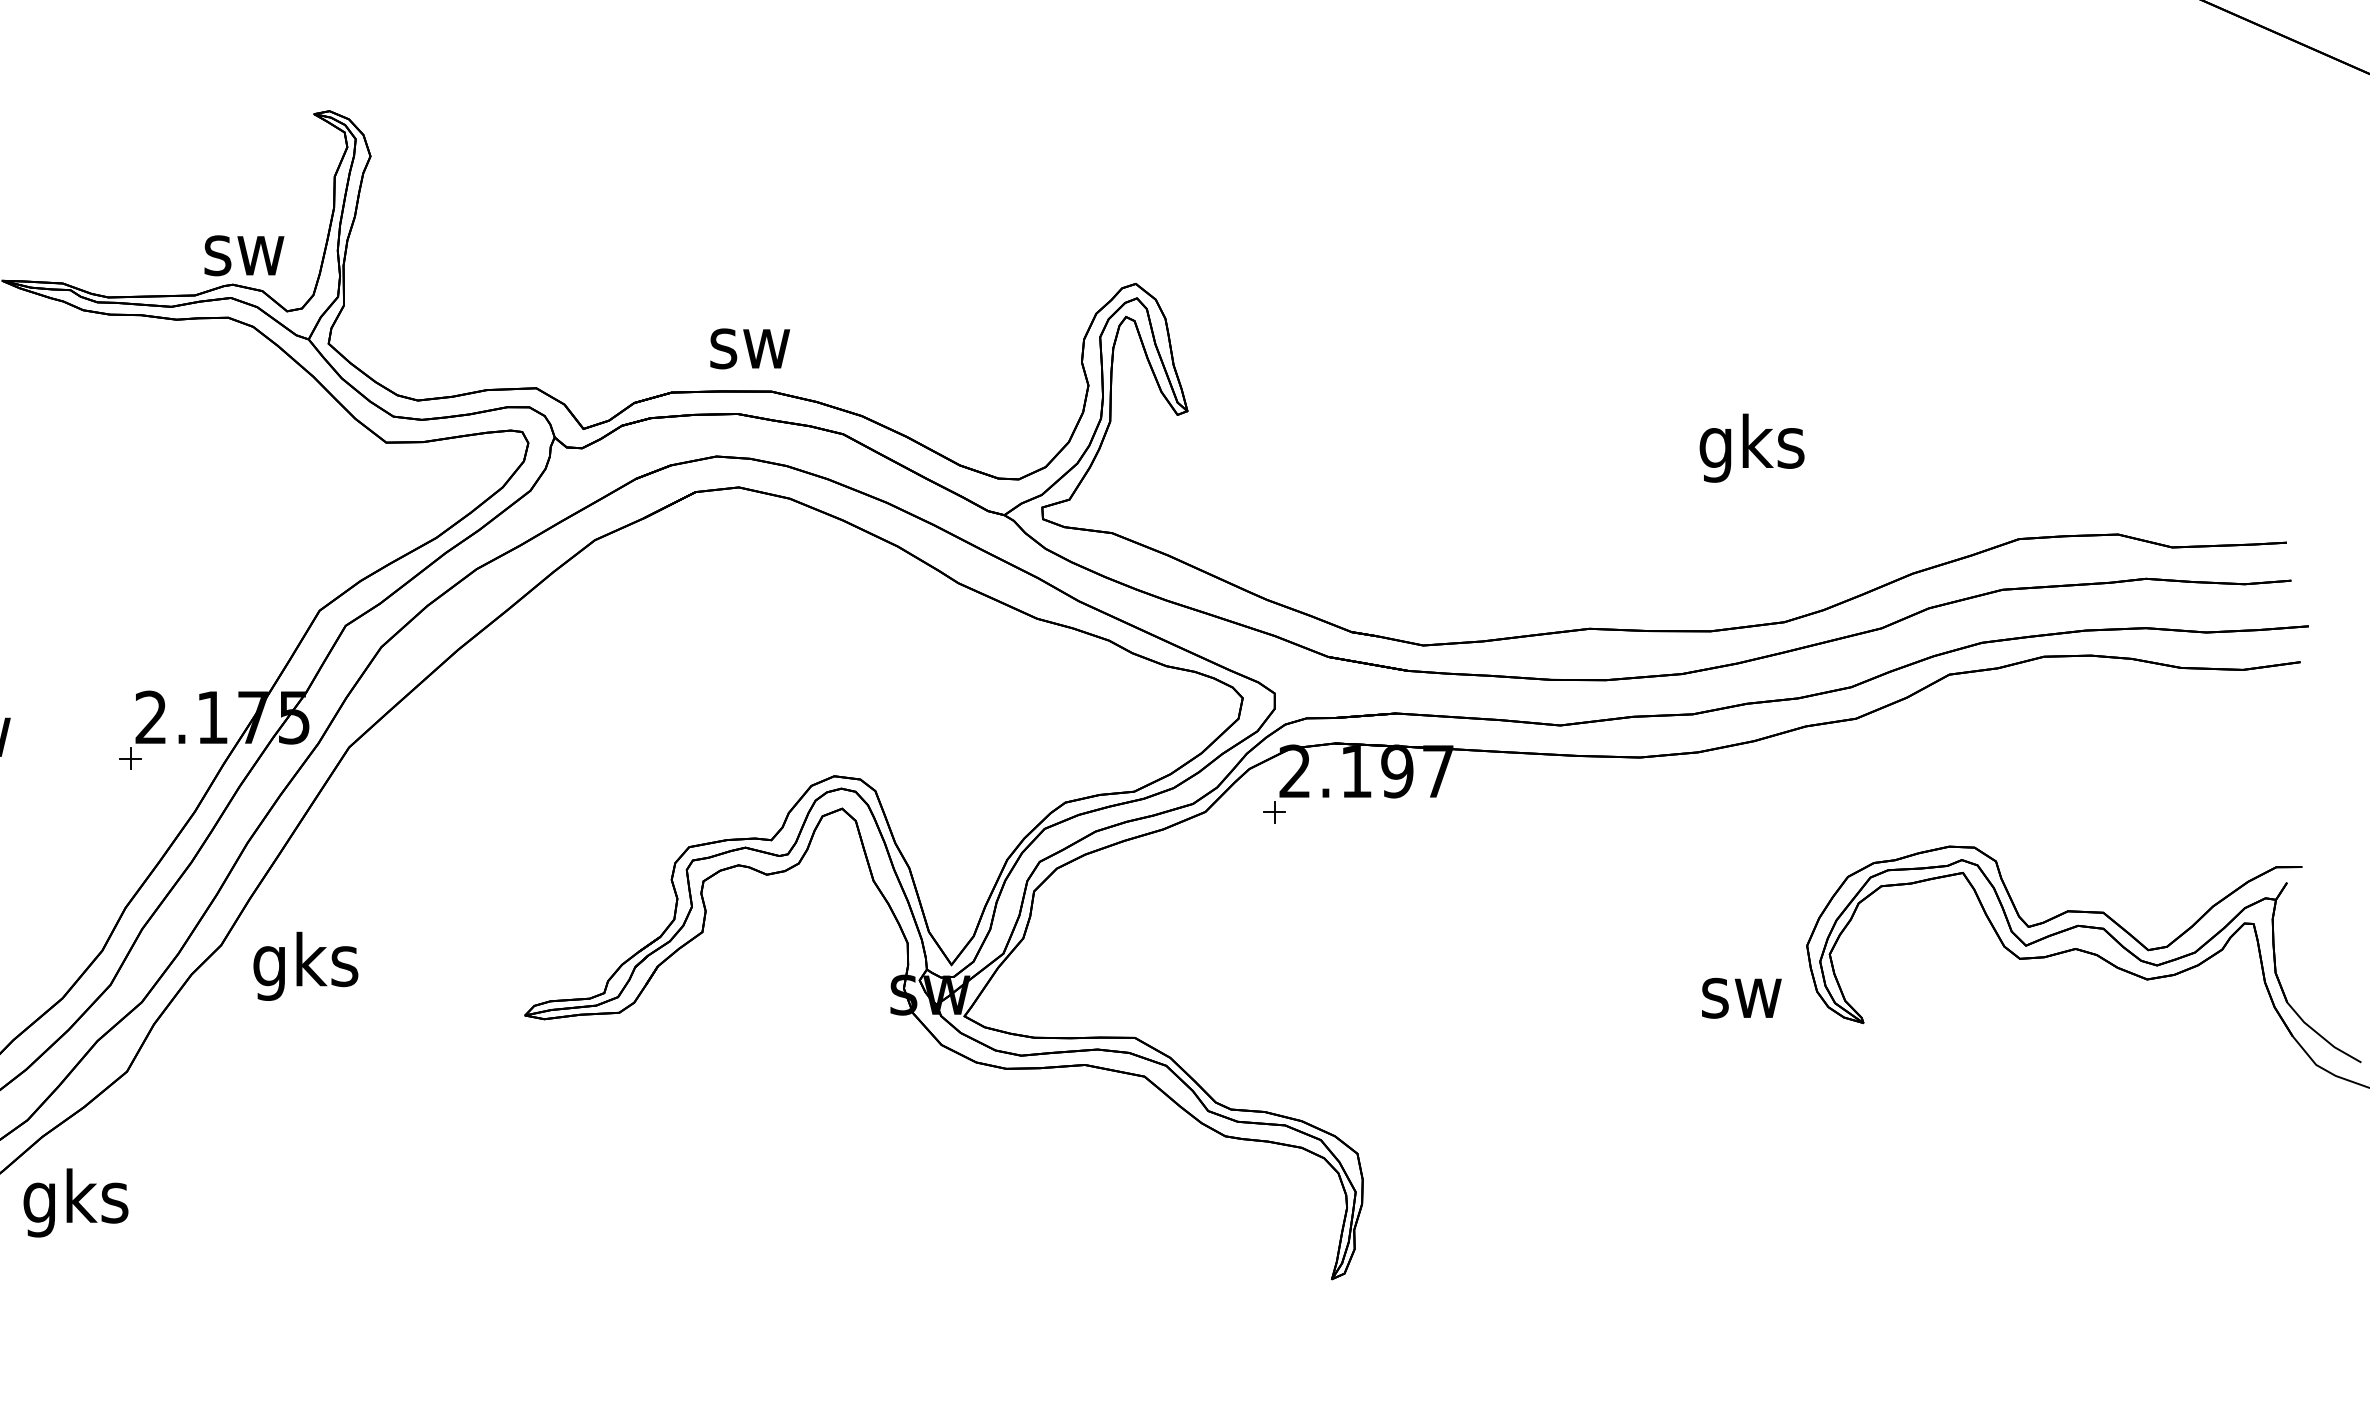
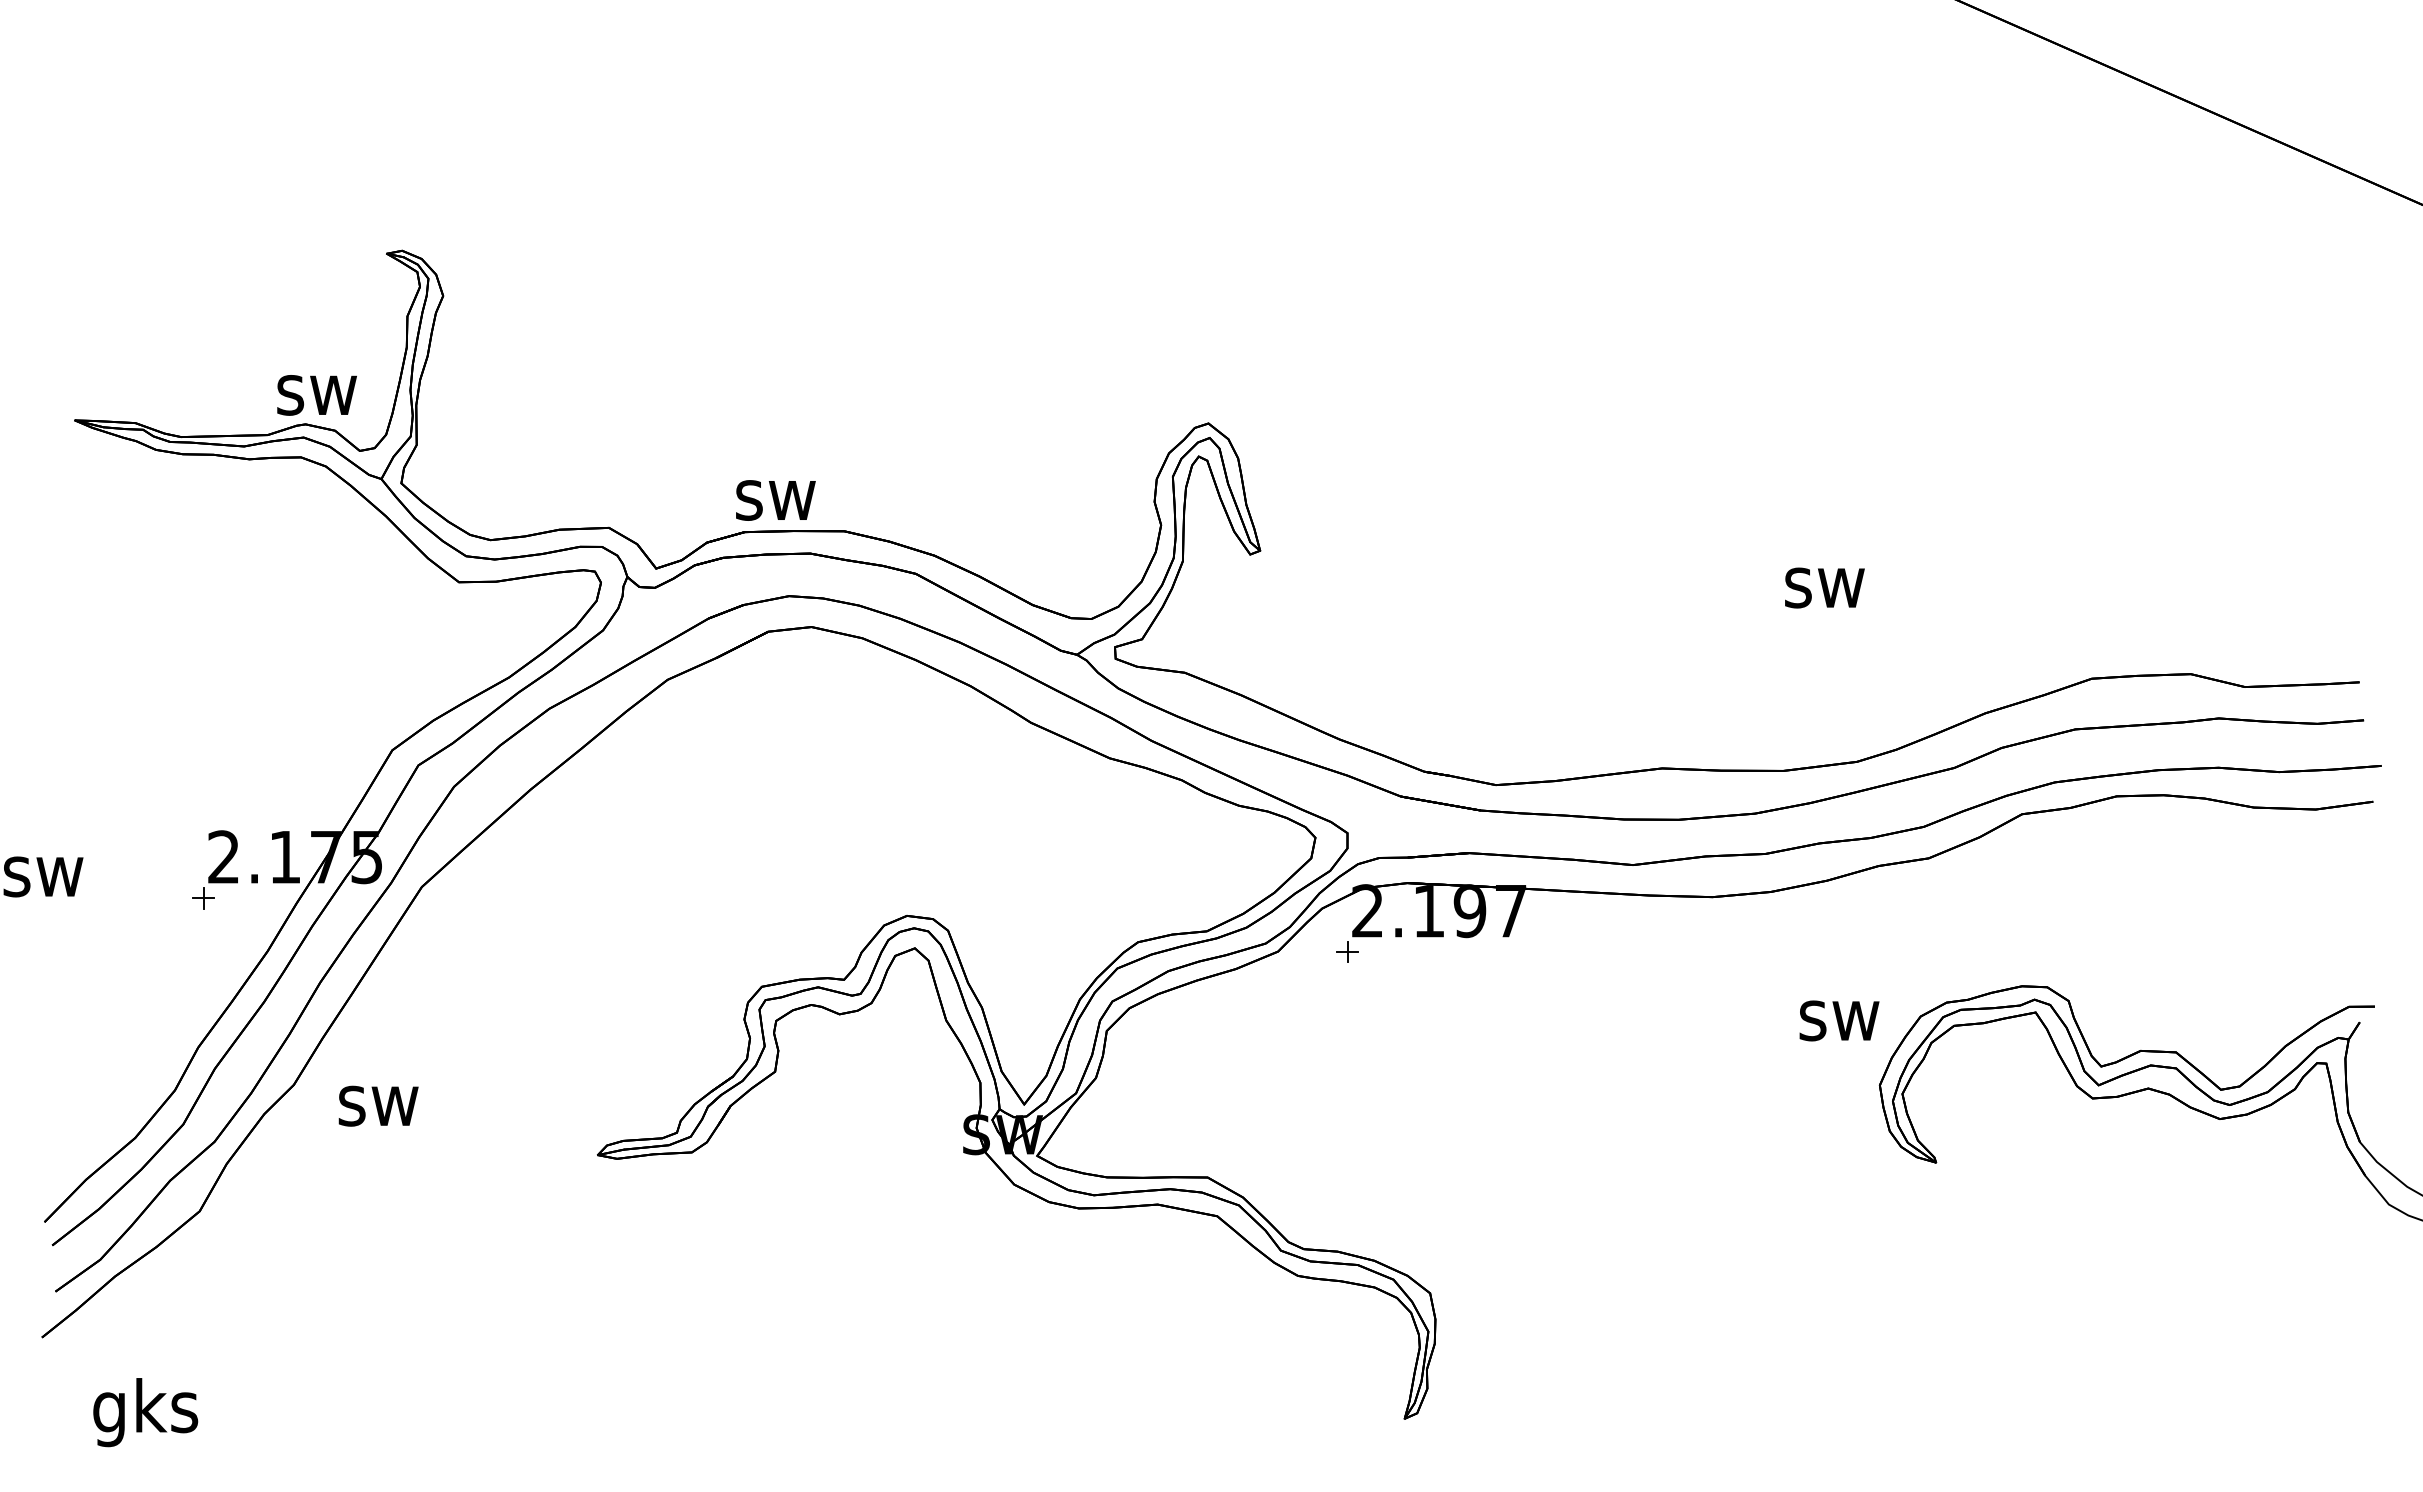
text: (749, 348) -> (775, 500), moved
text: (1751, 447) -> (1824, 587), gks -> sw
text: (305, 965) -> (378, 1105), gks -> sw
text: (1741, 997) -> (1839, 1020), moved
text: (75, 1202) -> (145, 1412), moved

